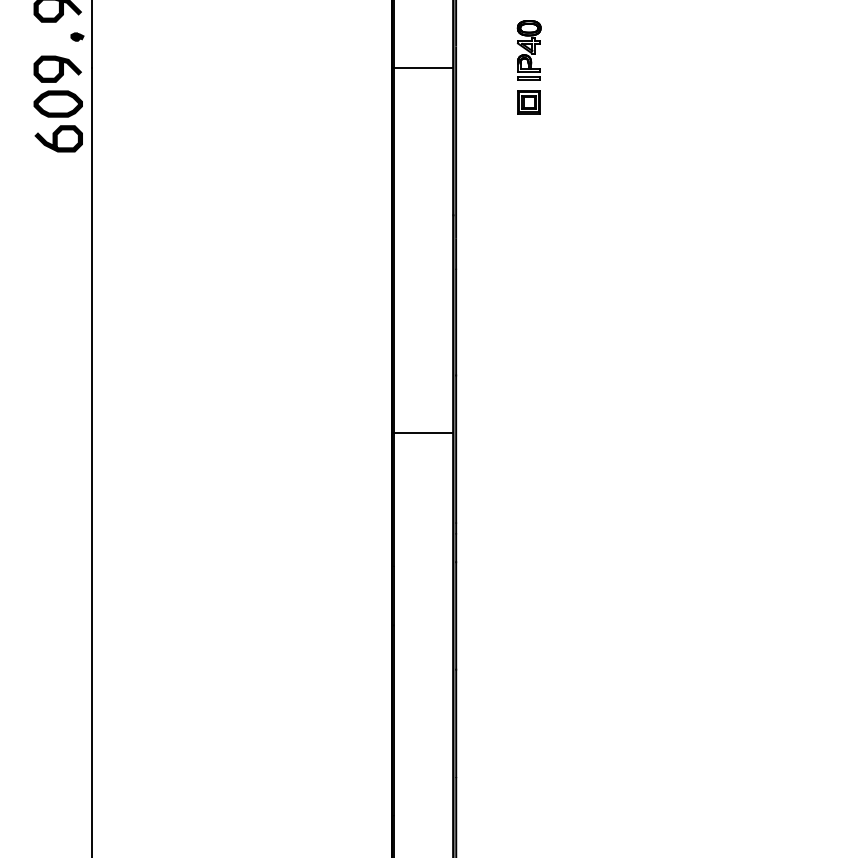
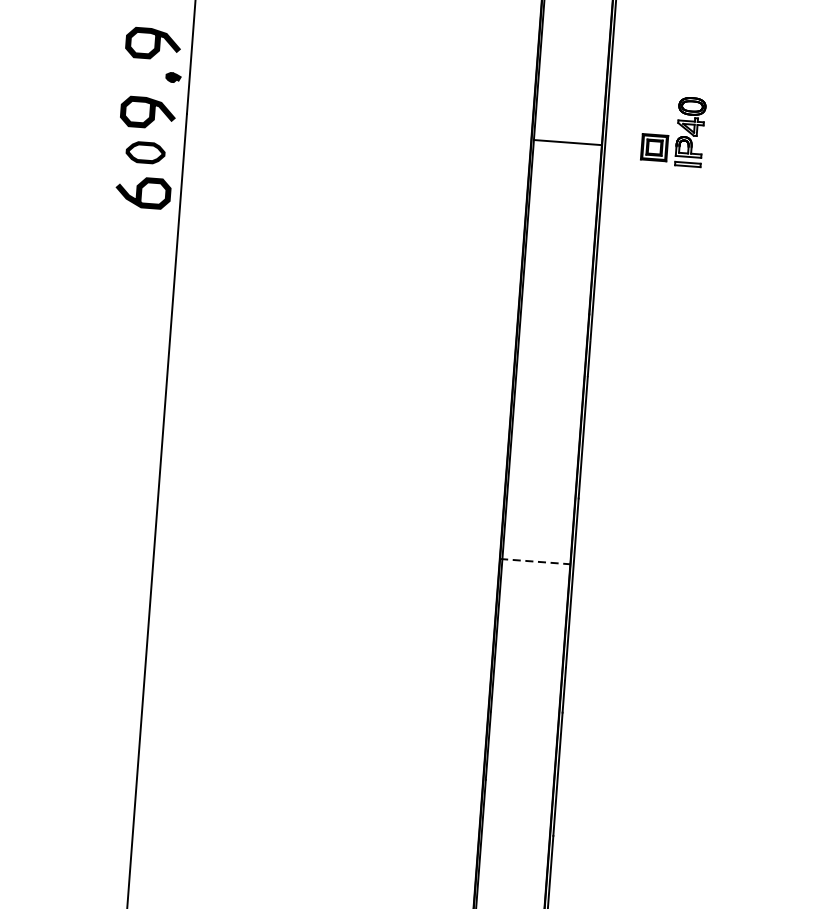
part: (528, 102) -> (653, 147), moved
part: (57, 103) -> (144, 152), size x0.7
line: (422, 433) -> (535, 562), solid -> dashed

